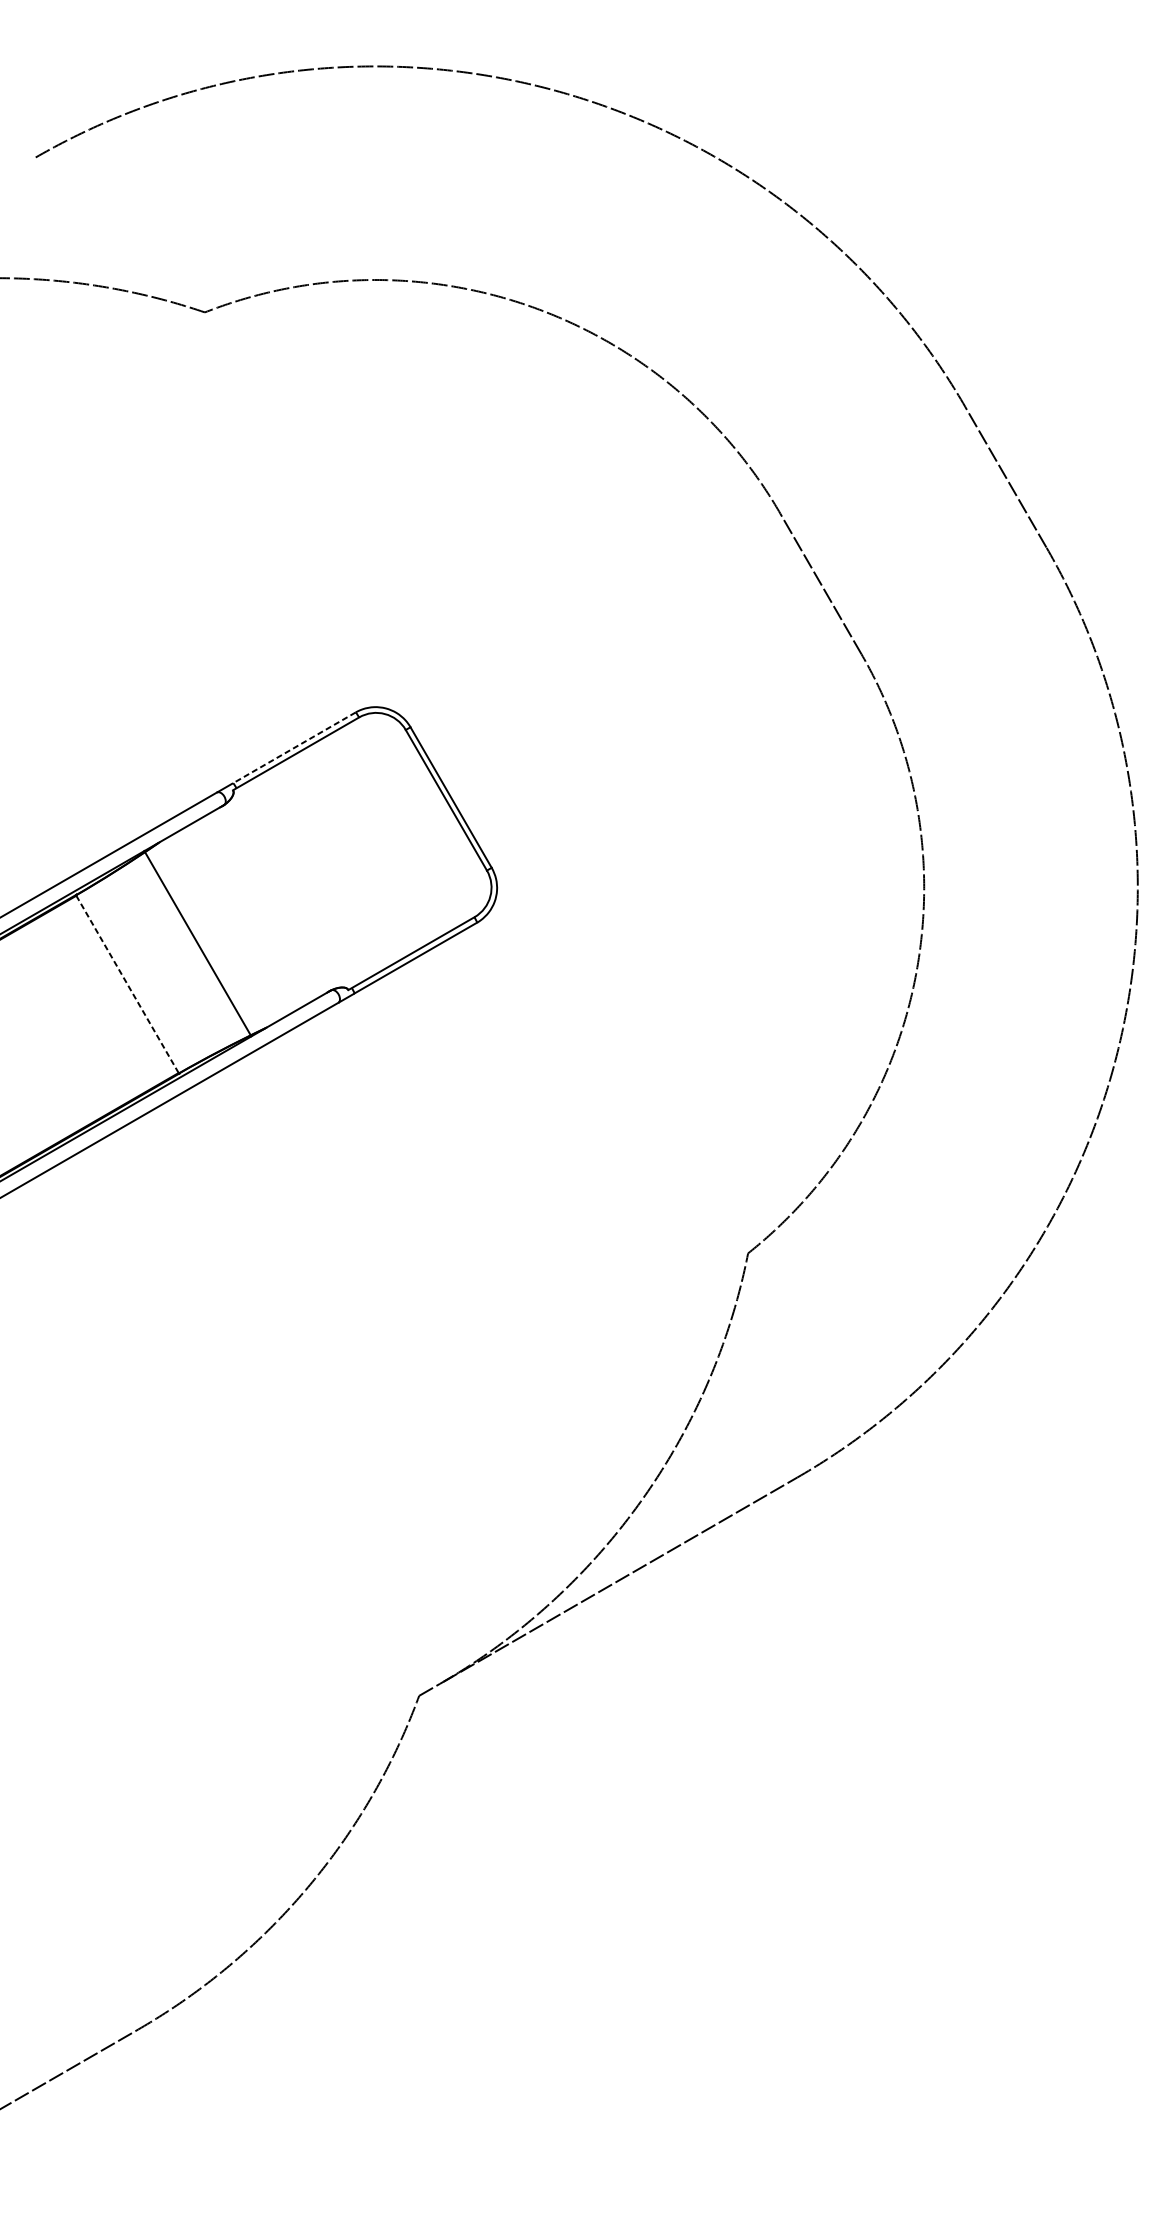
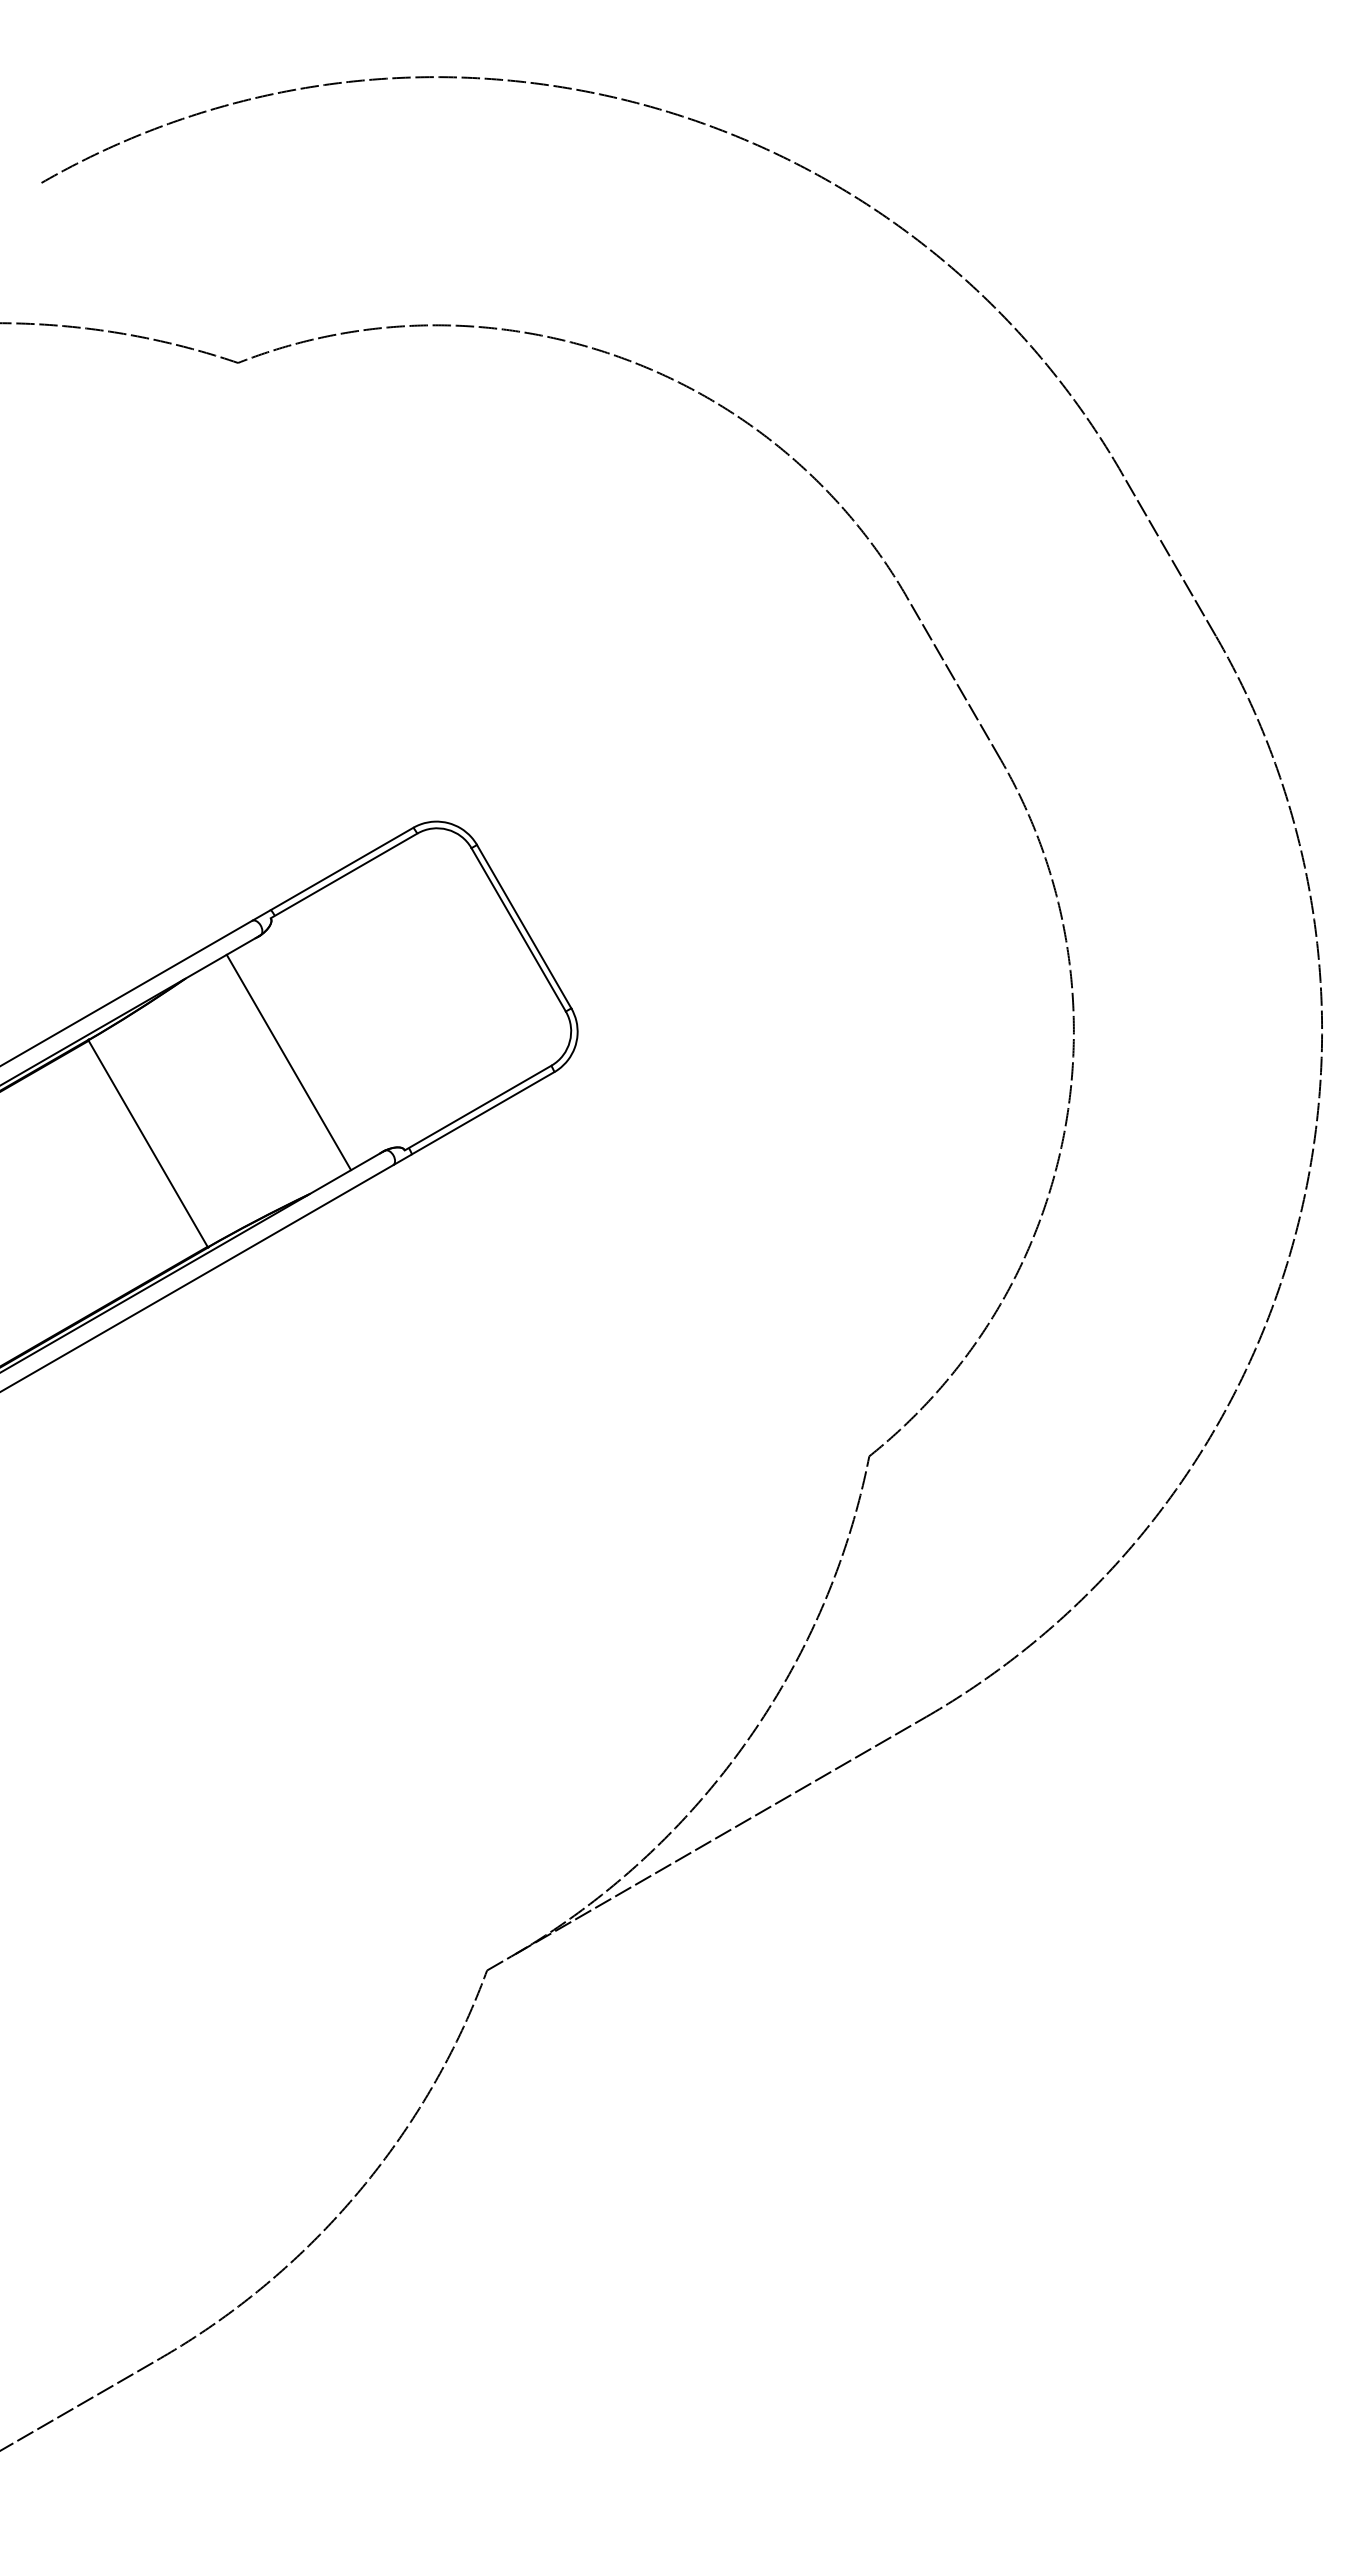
line: (293, 748) -> (341, 869), dashed -> solid
line: (197, 943) -> (288, 1062), moved
line: (127, 984) -> (148, 1143), dashed -> solid

